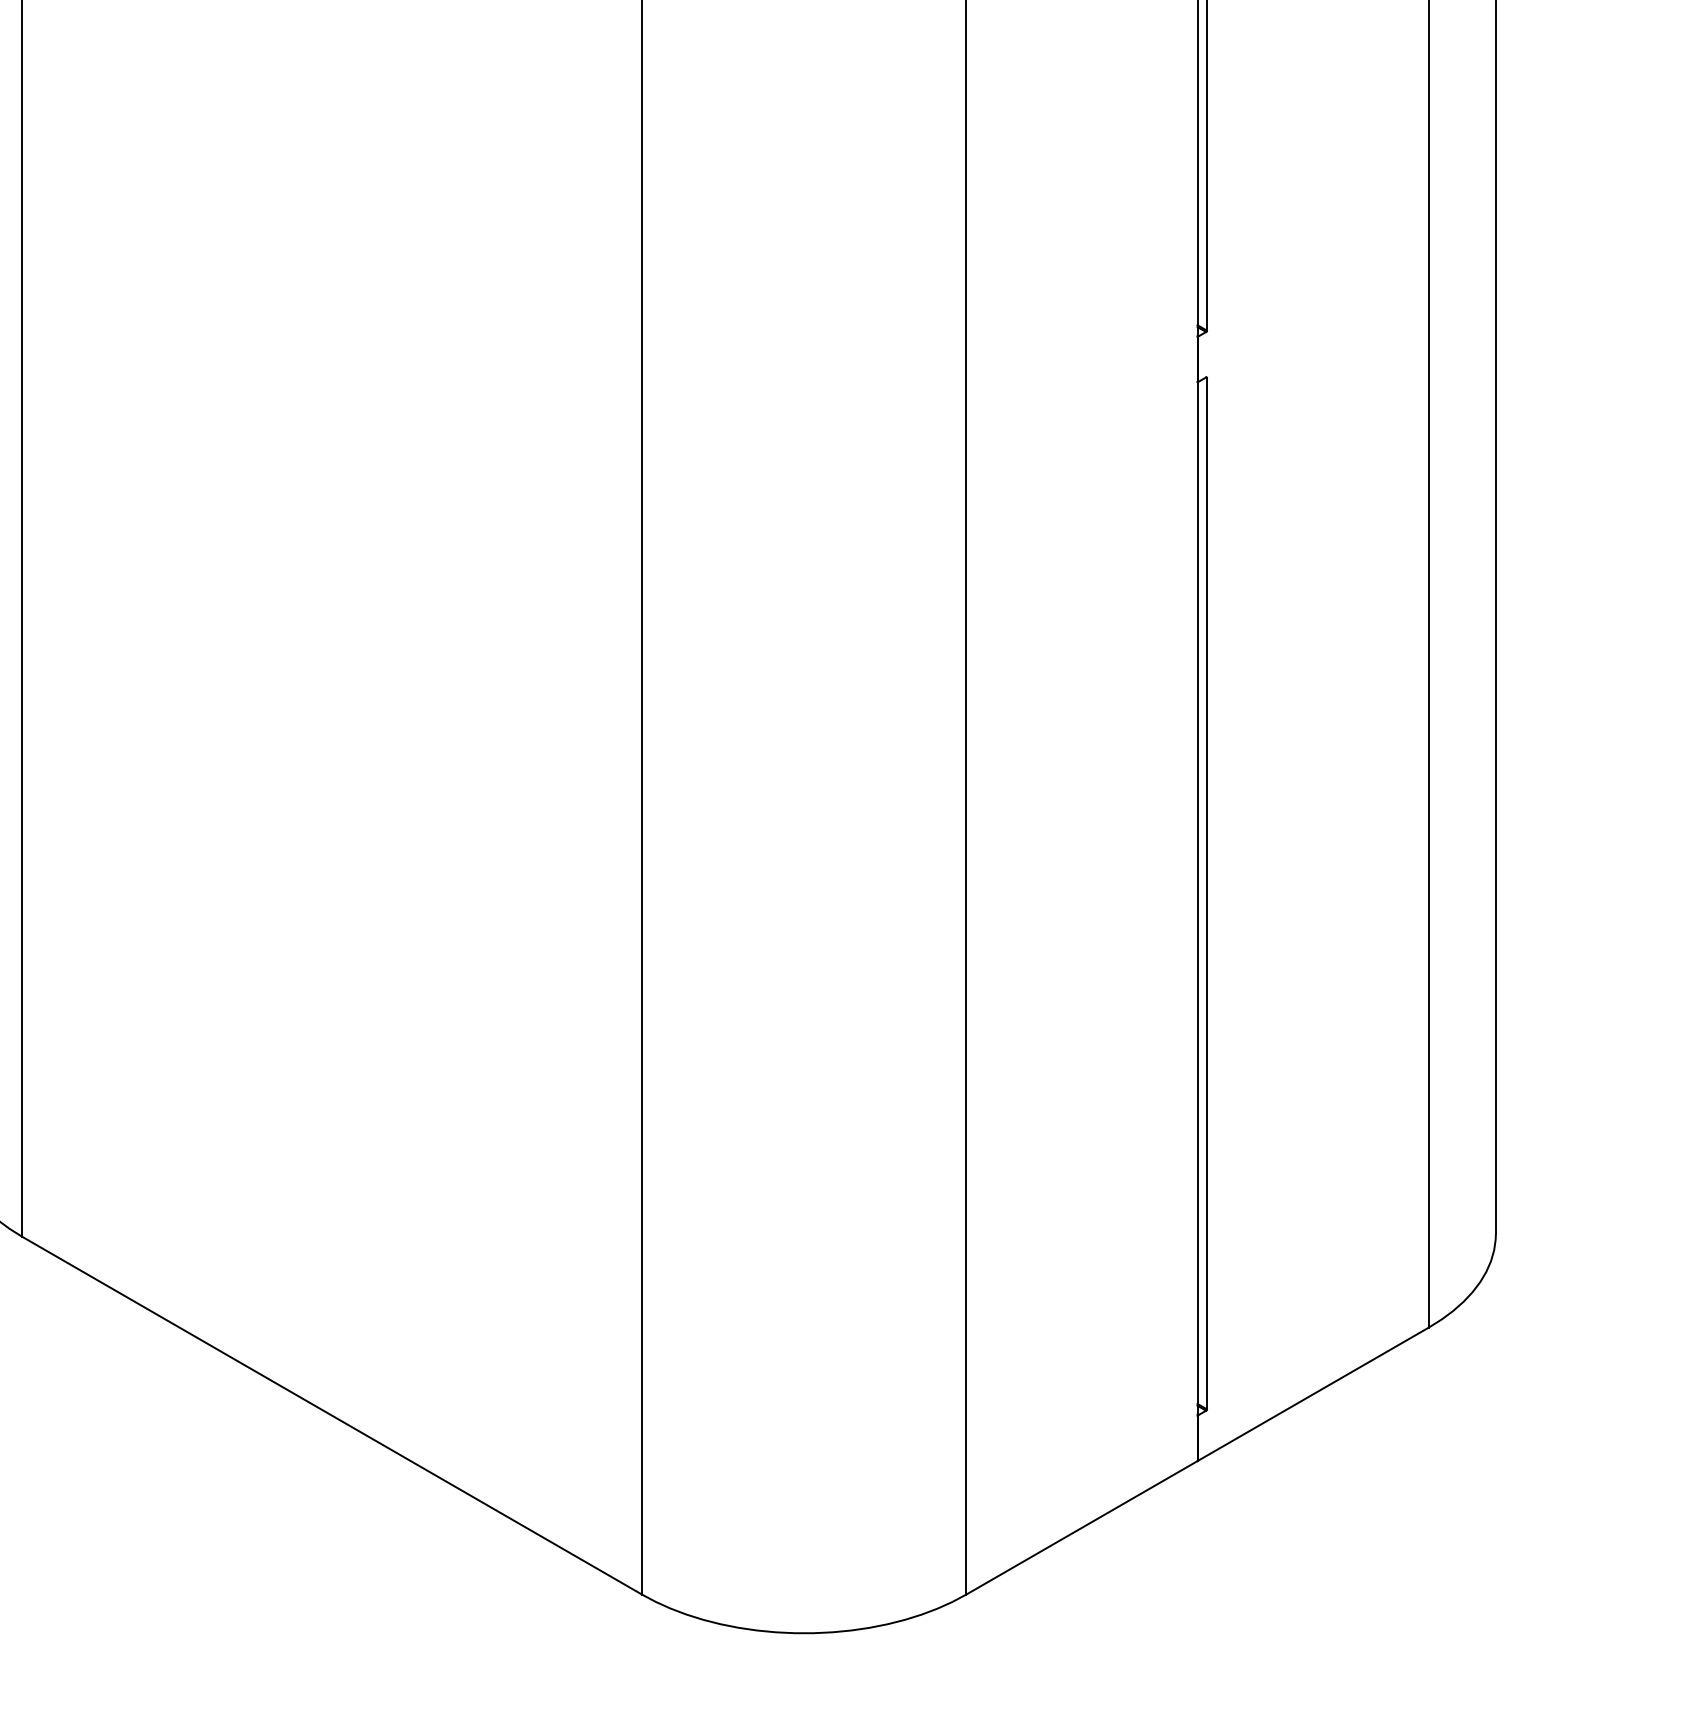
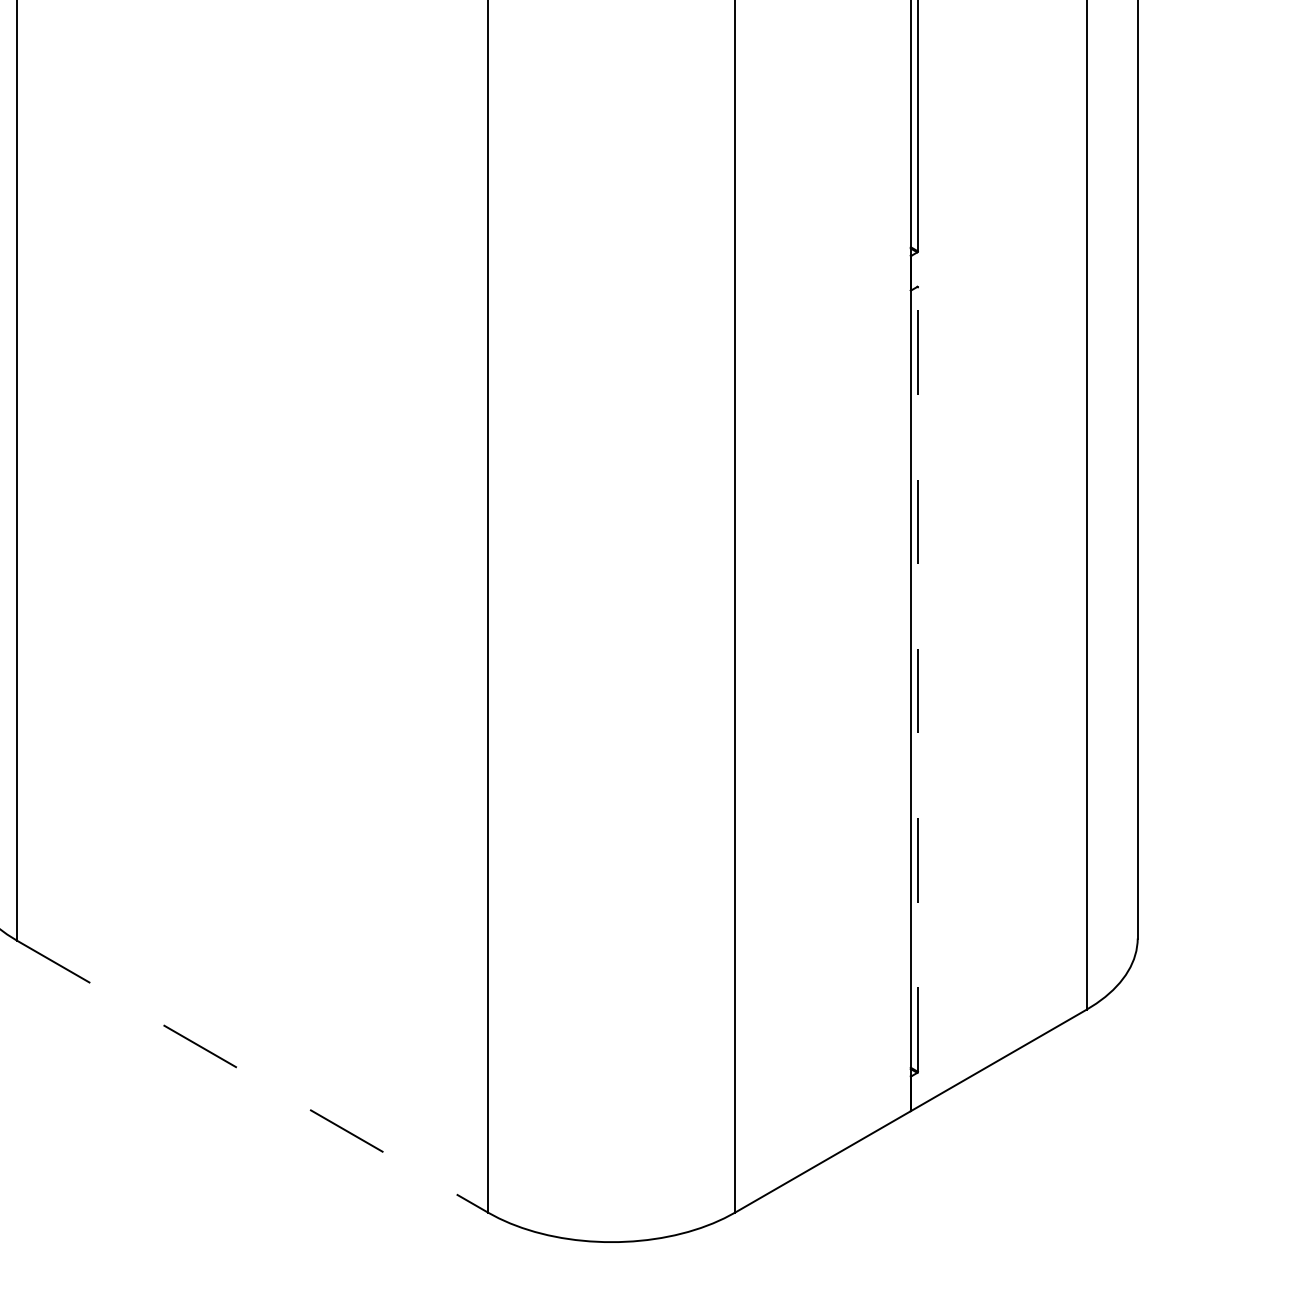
line: (1206, 893) -> (917, 679), solid -> dashed
line: (333, 1415) -> (253, 1076), solid -> dashed

